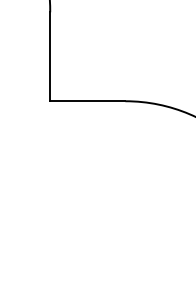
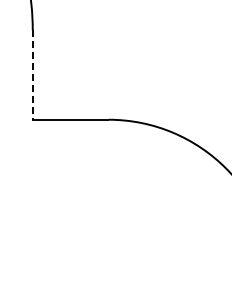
line: (49, 56) -> (32, 74), solid -> dashed

